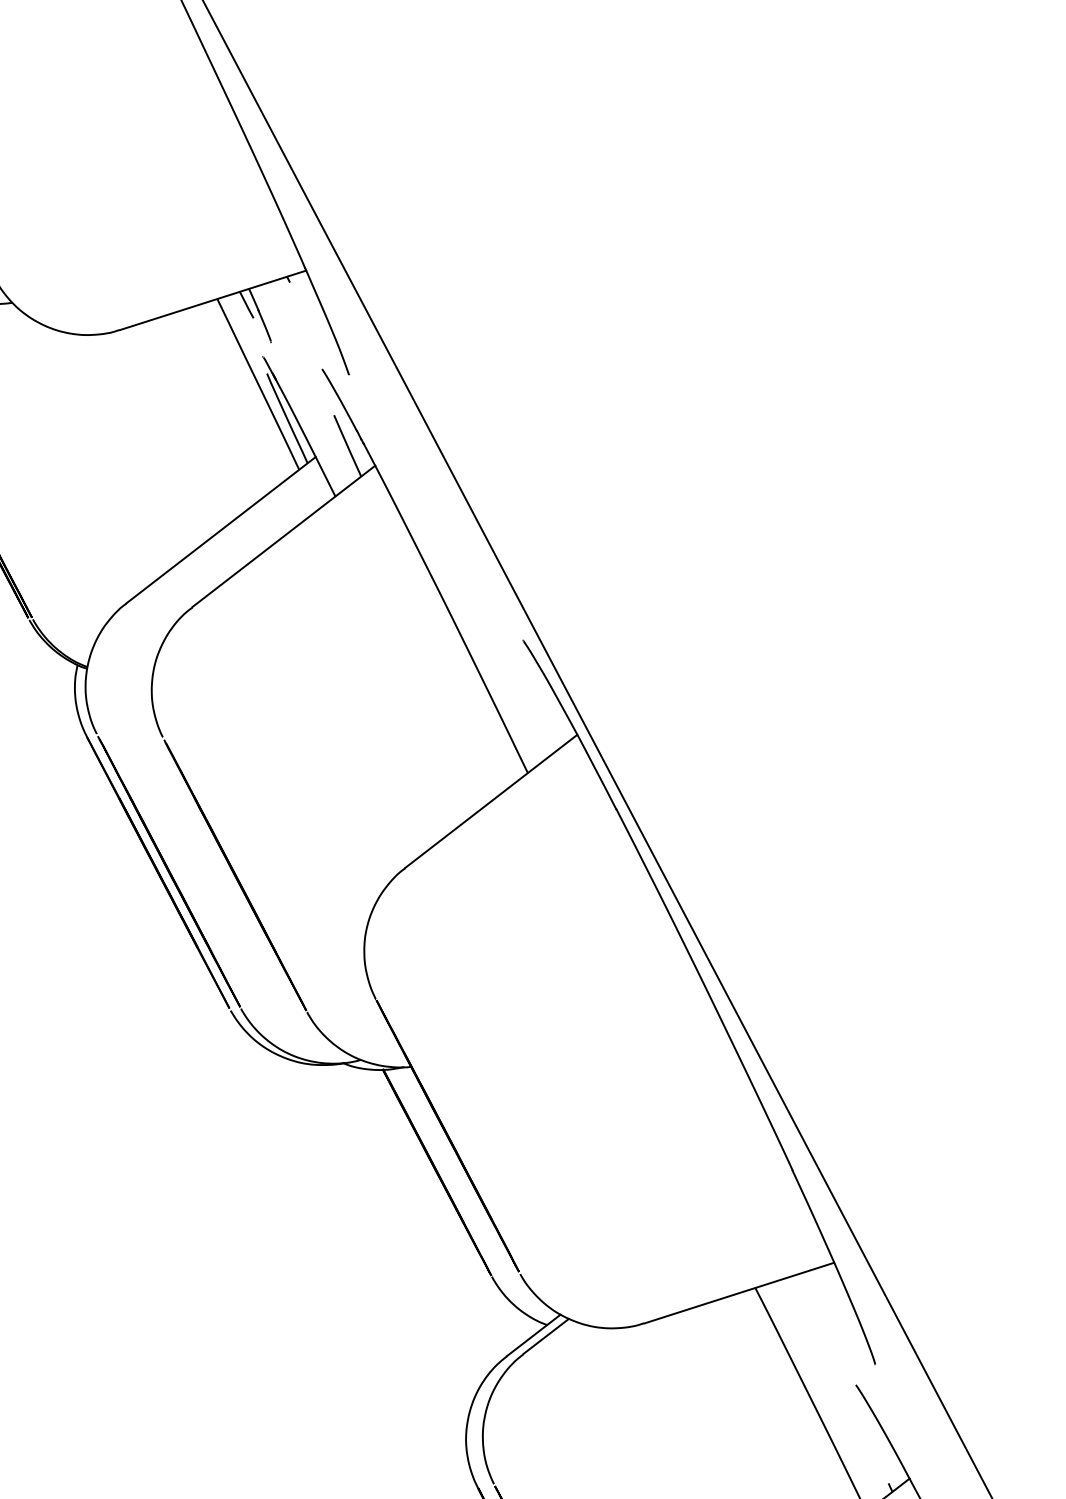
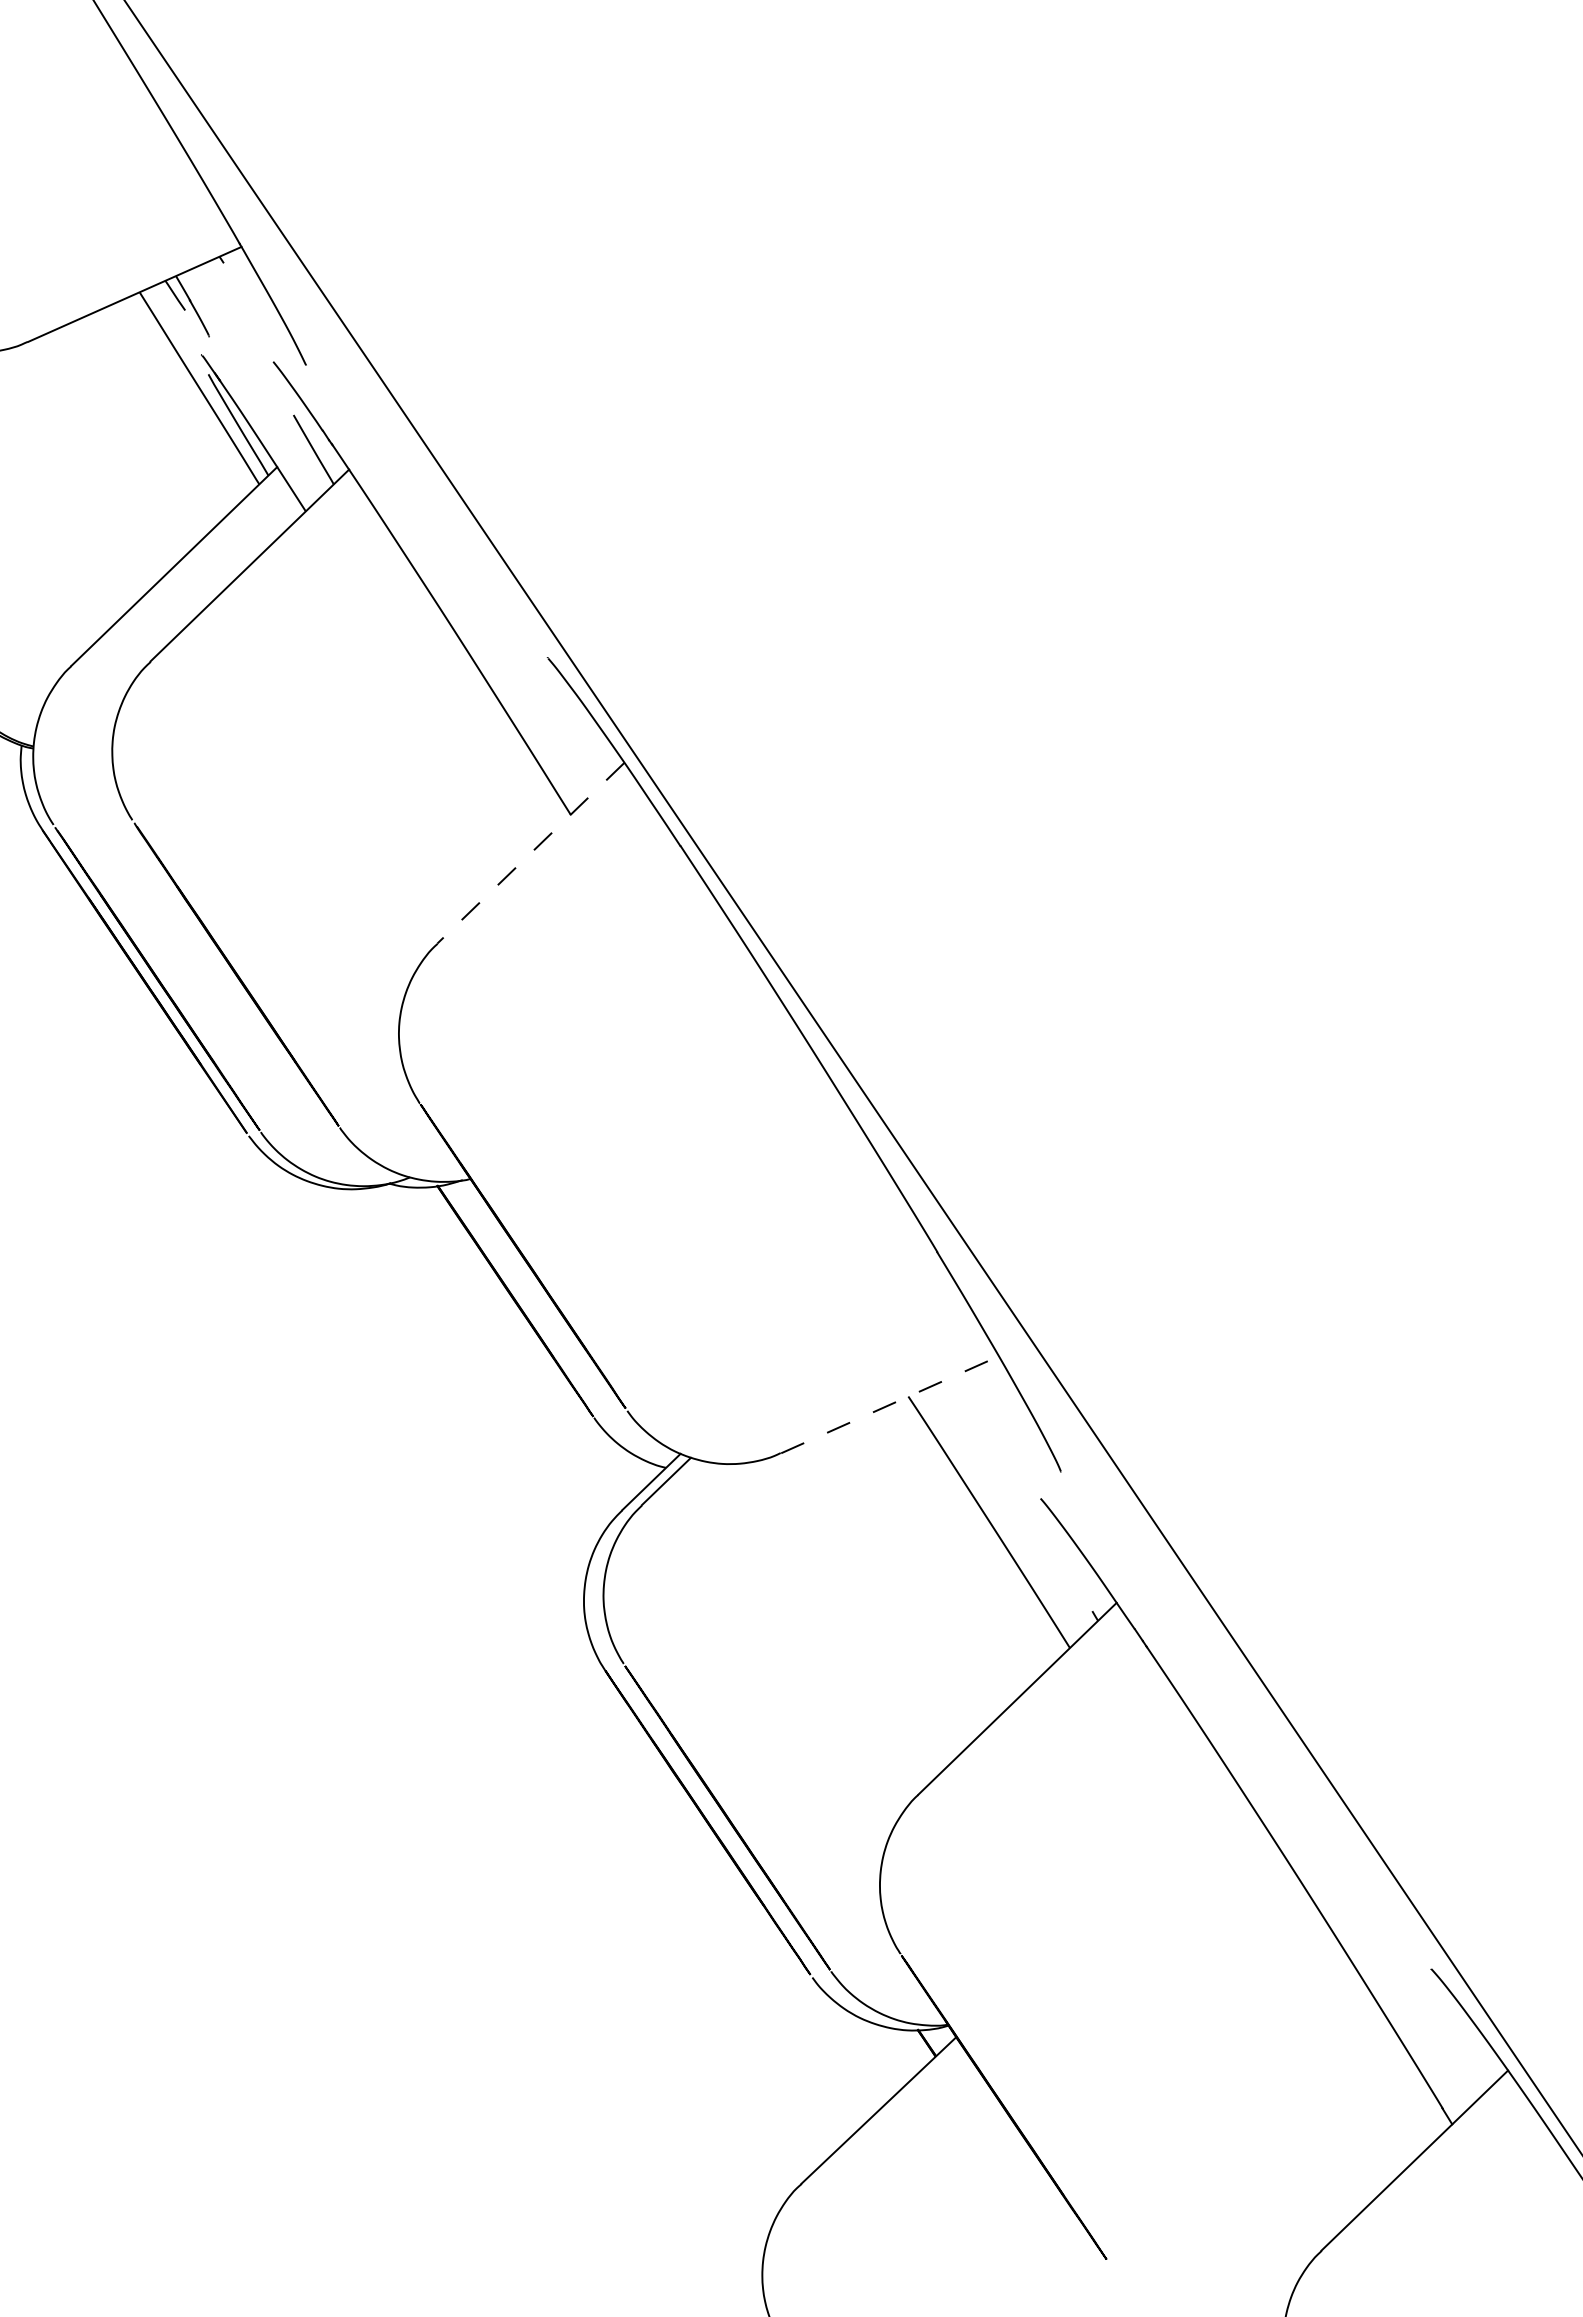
line: (490, 801) -> (530, 853), solid -> dashed
line: (739, 1292) -> (890, 1404), solid -> dashed

